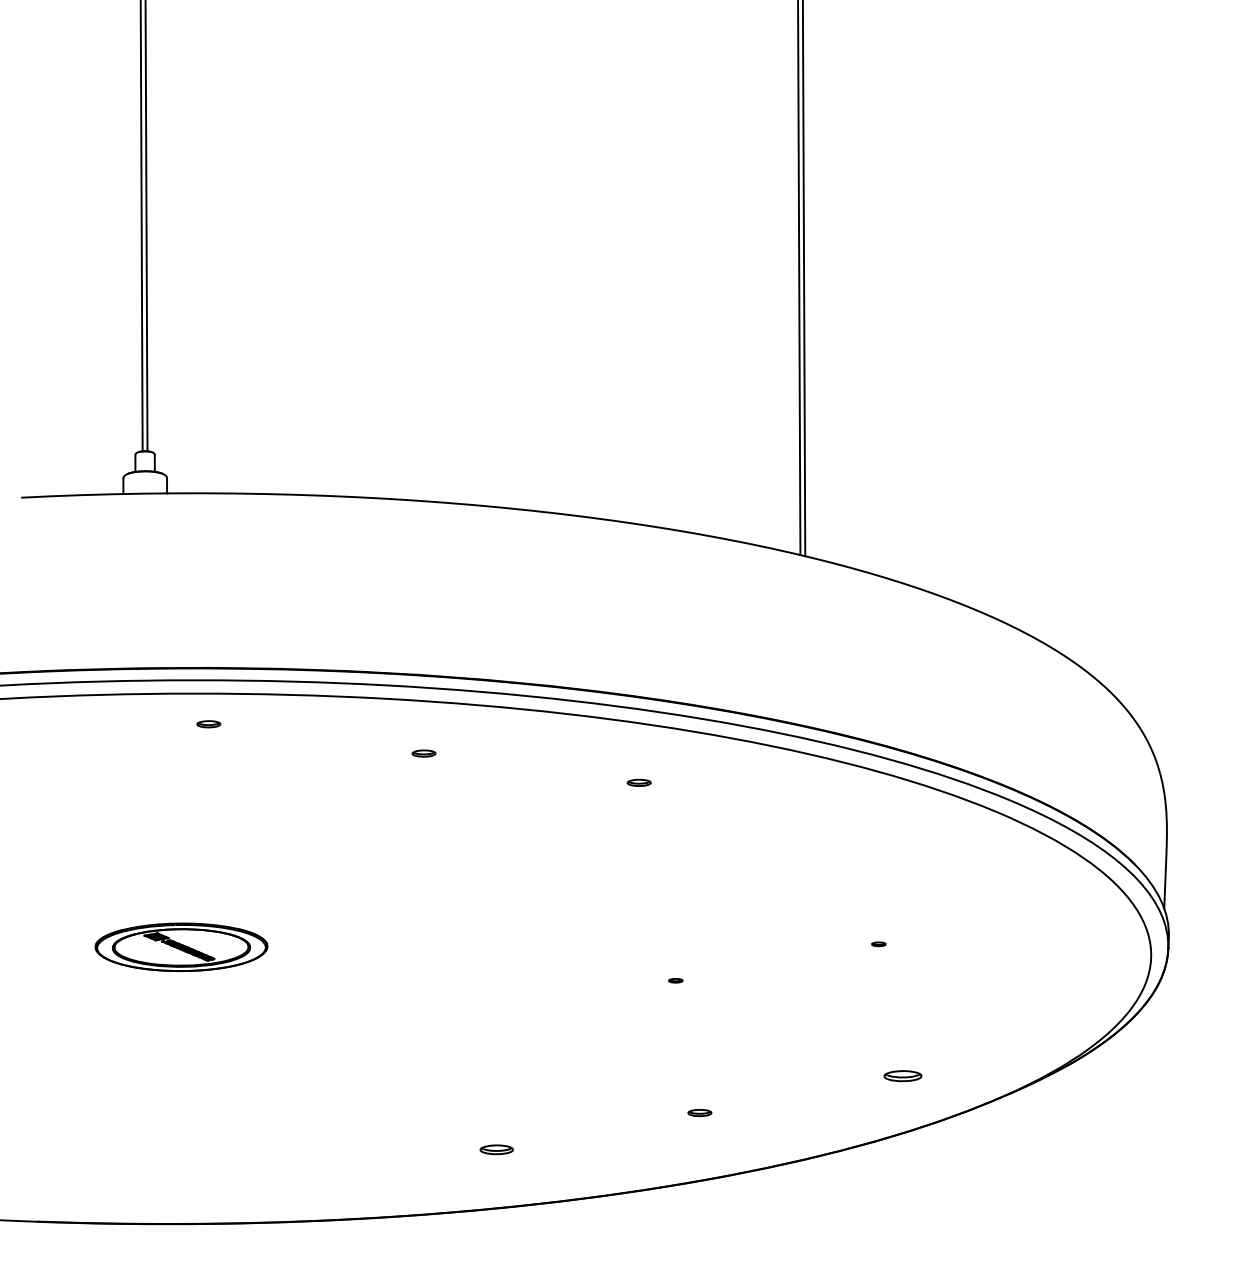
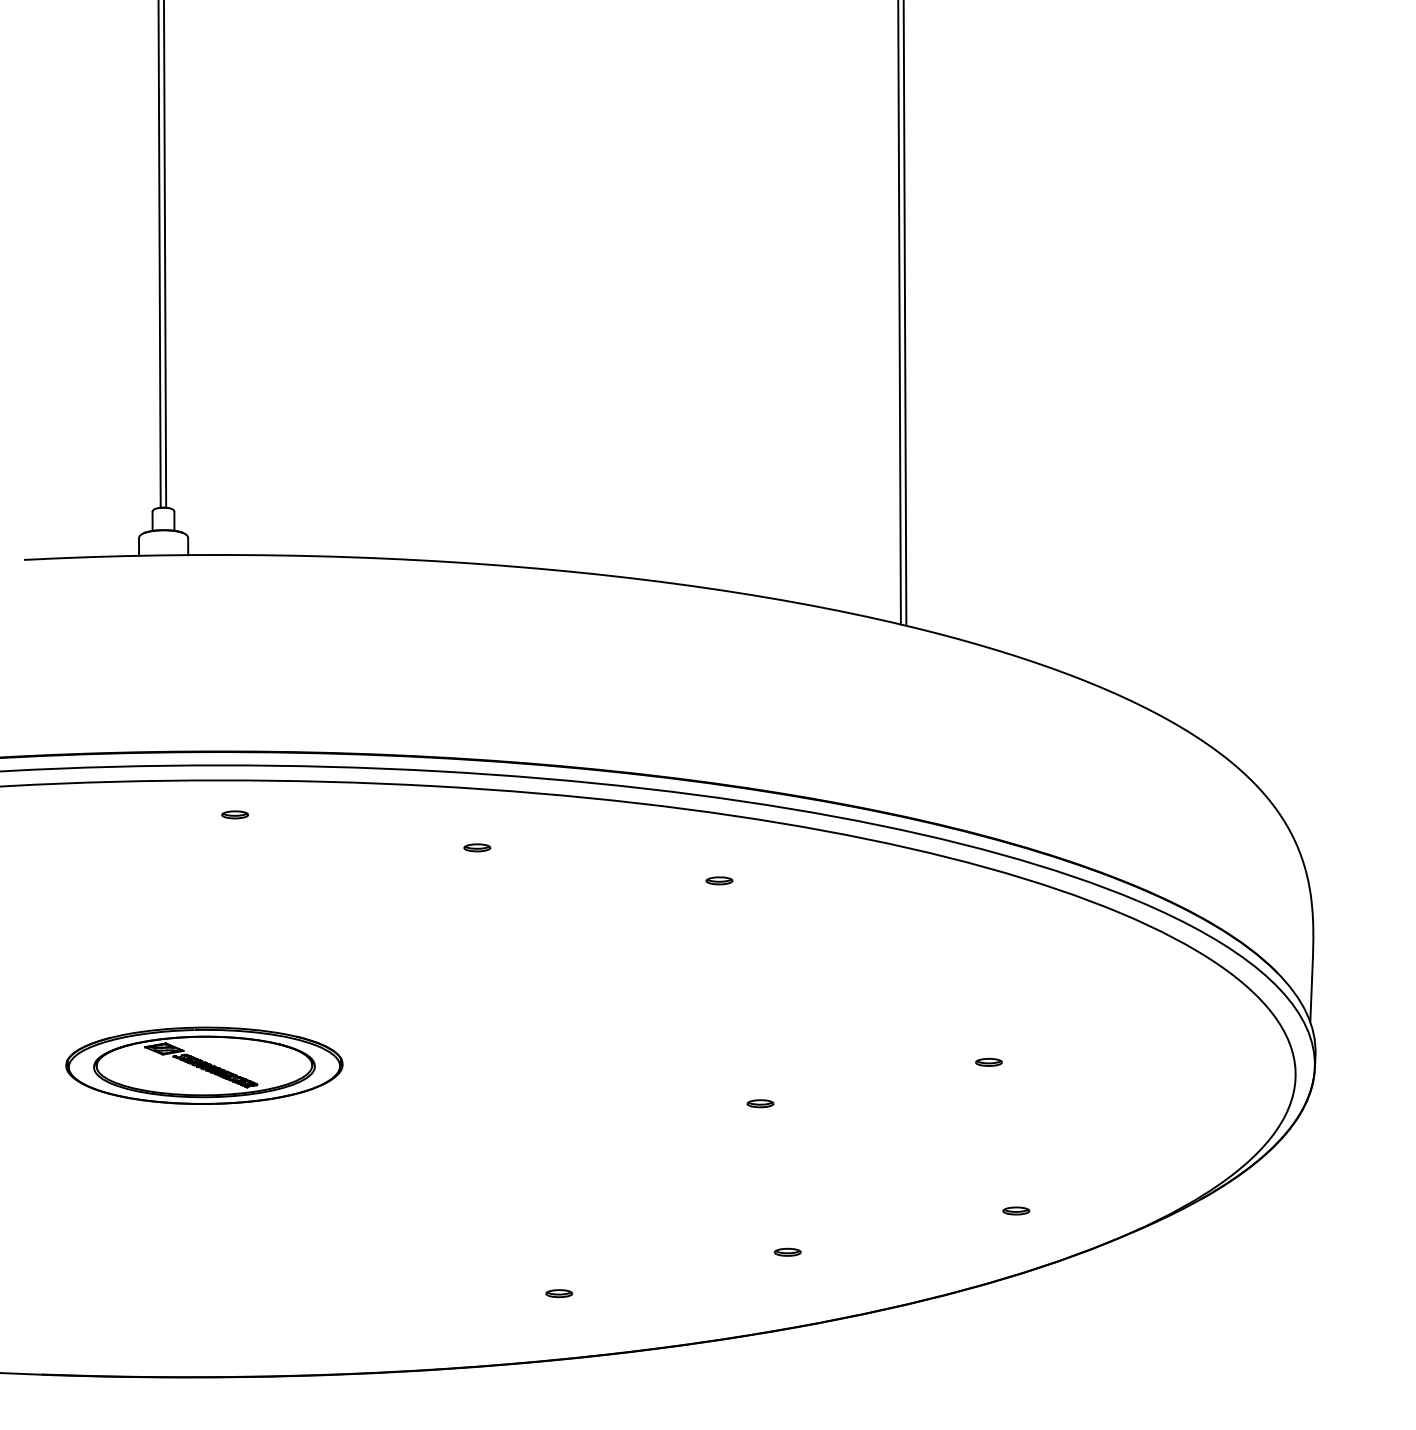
part: (878, 944) -> (988, 1062), size x1.67
part: (181, 947) -> (204, 1066), size x1.43
part: (675, 980) -> (760, 1103), size x1.67
part: (902, 1076) -> (1015, 1211), size x0.62
part: (496, 1149) -> (558, 1293), size x0.71

